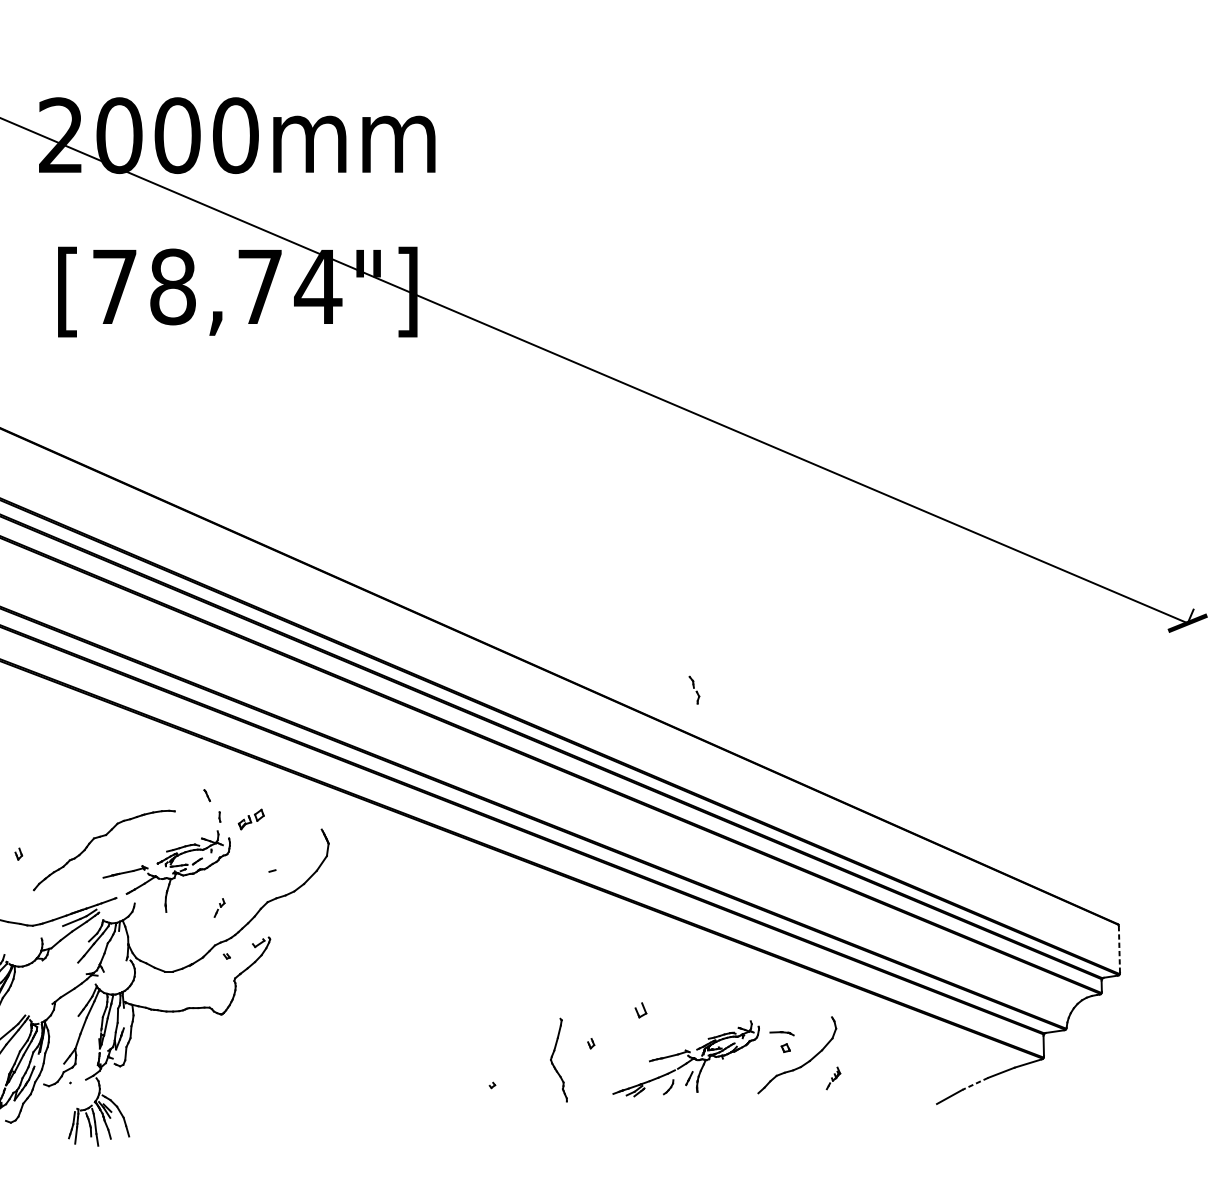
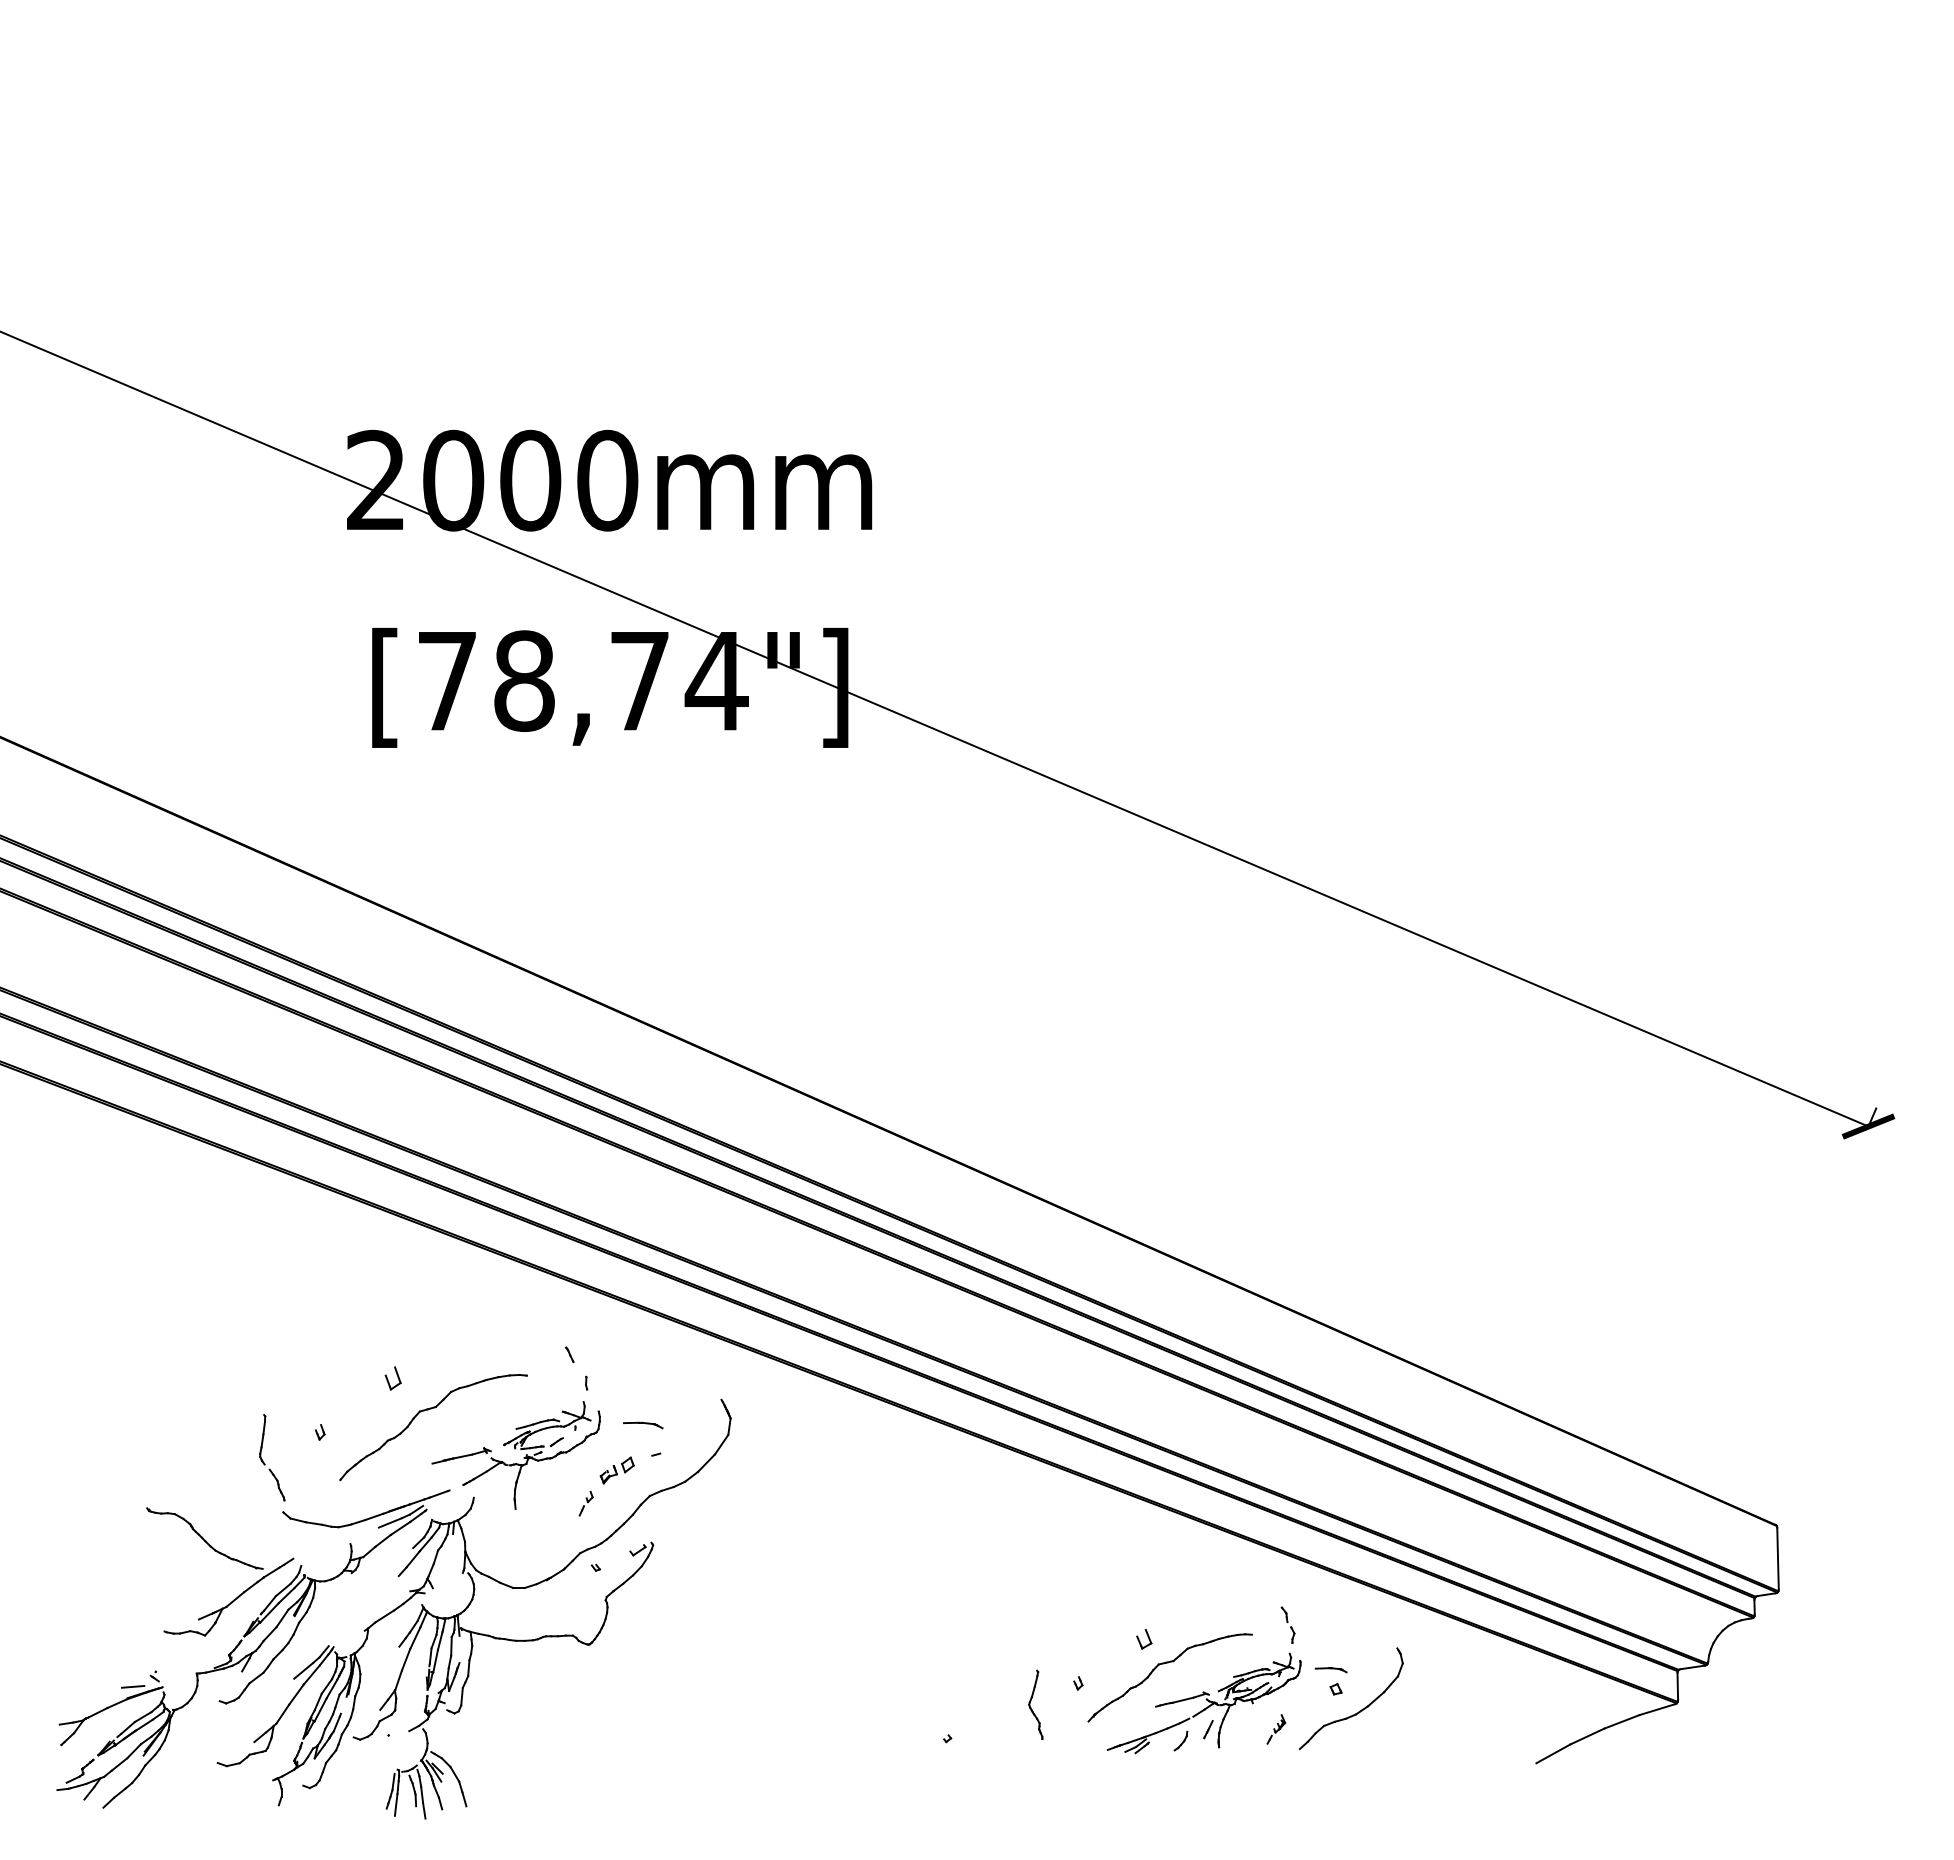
part: (693, 689) -> (1287, 1624), moved
part: (73, 813) -> (392, 1378), added
part: (250, 819) -> (616, 1470), moved
part: (262, 848) -> (643, 1425), added
line: (1119, 949) -> (1778, 1558), dashed -> solid
part: (659, 1028) -> (1168, 1663), added
part: (558, 1059) -> (1035, 1704), size x0.62
part: (833, 1078) -> (1276, 1729), moved
line: (975, 1083) -> (1587, 1736), dashed -> solid

